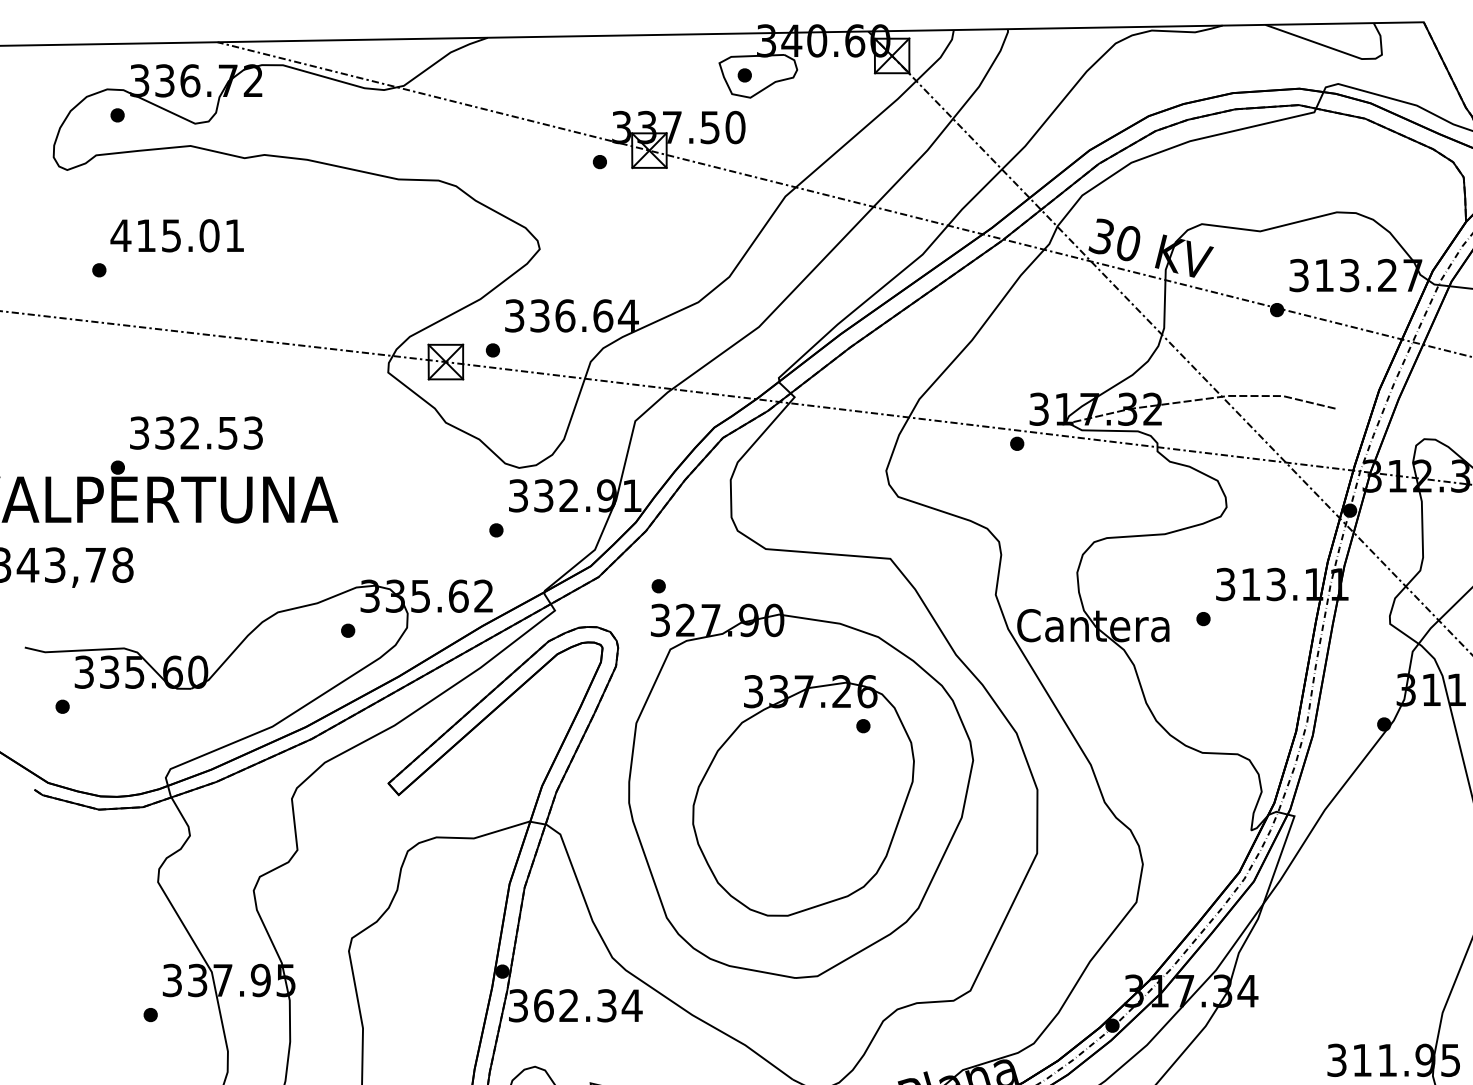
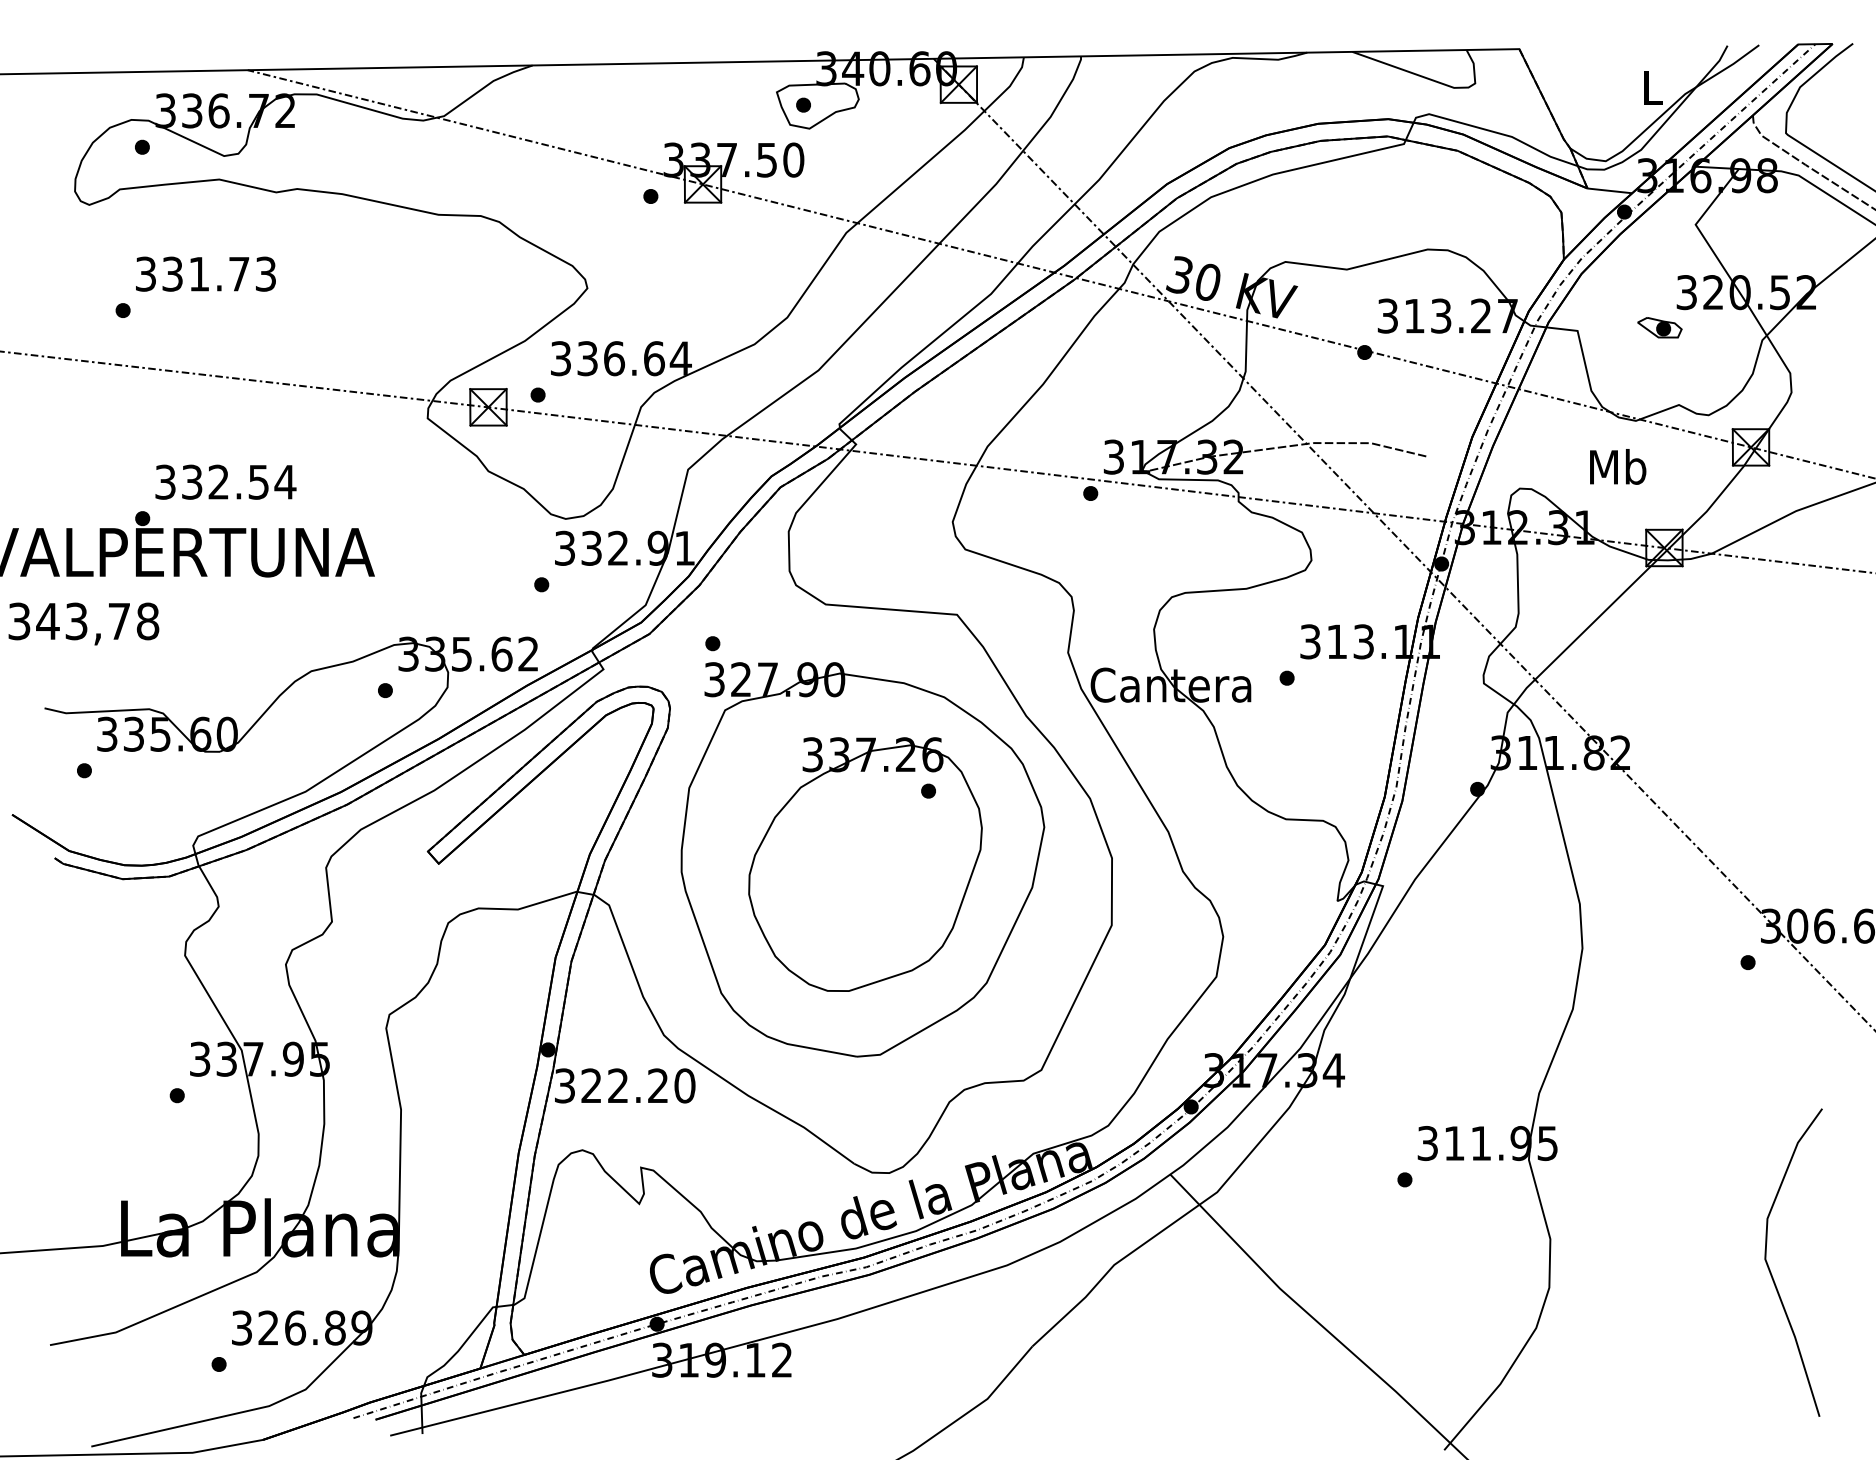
text: (176, 235) -> (204, 273), 415.01 -> 331.73
text: (253, 432) -> (285, 481), 332.53 -> 332.54
text: (588, 1005) -> (638, 1085), 362.34 -> 322.20

